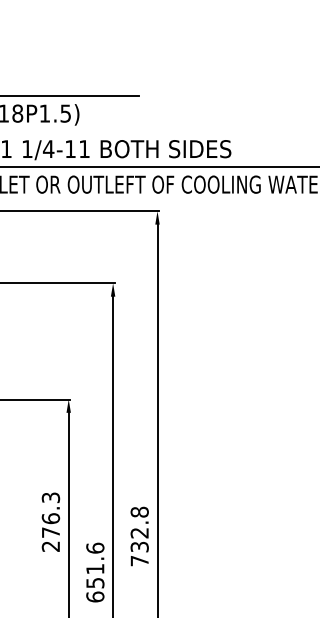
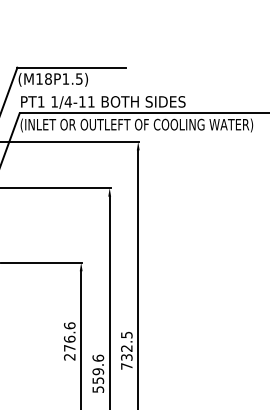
text: (50, 497) -> (69, 325), 276.3 -> 276.6
text: (139, 511) -> (126, 334), 732.8 -> 732.5
text: (95, 582) -> (98, 380), 651.6 -> 559.6

